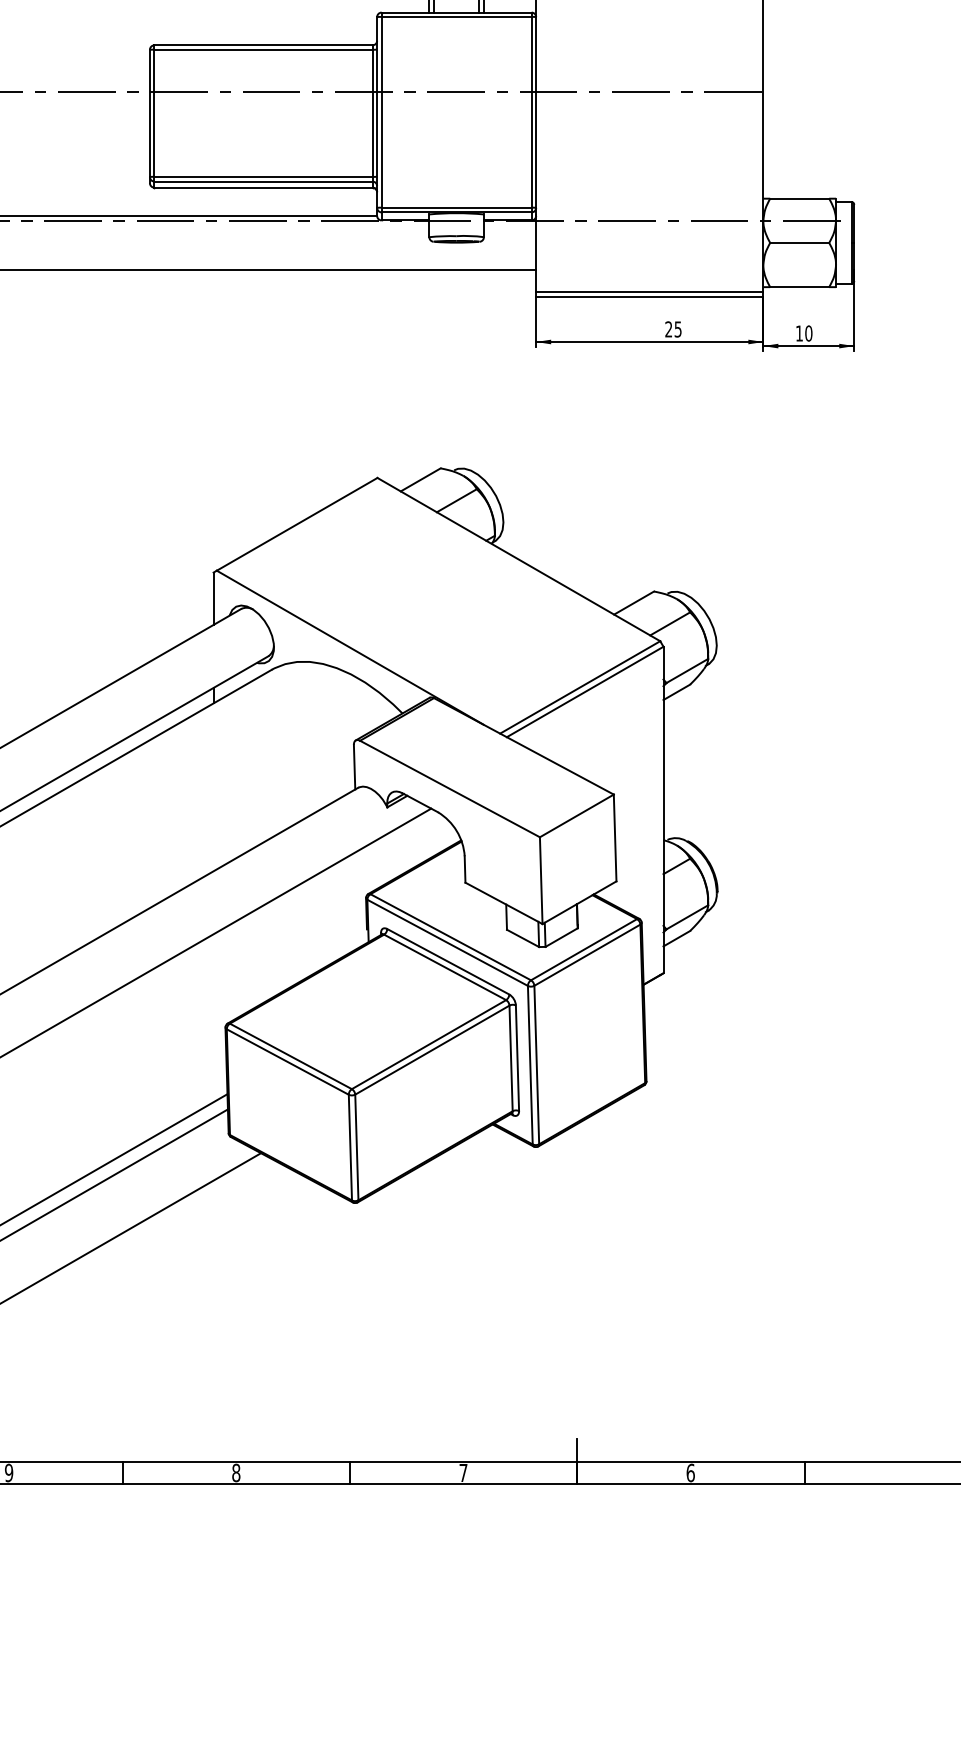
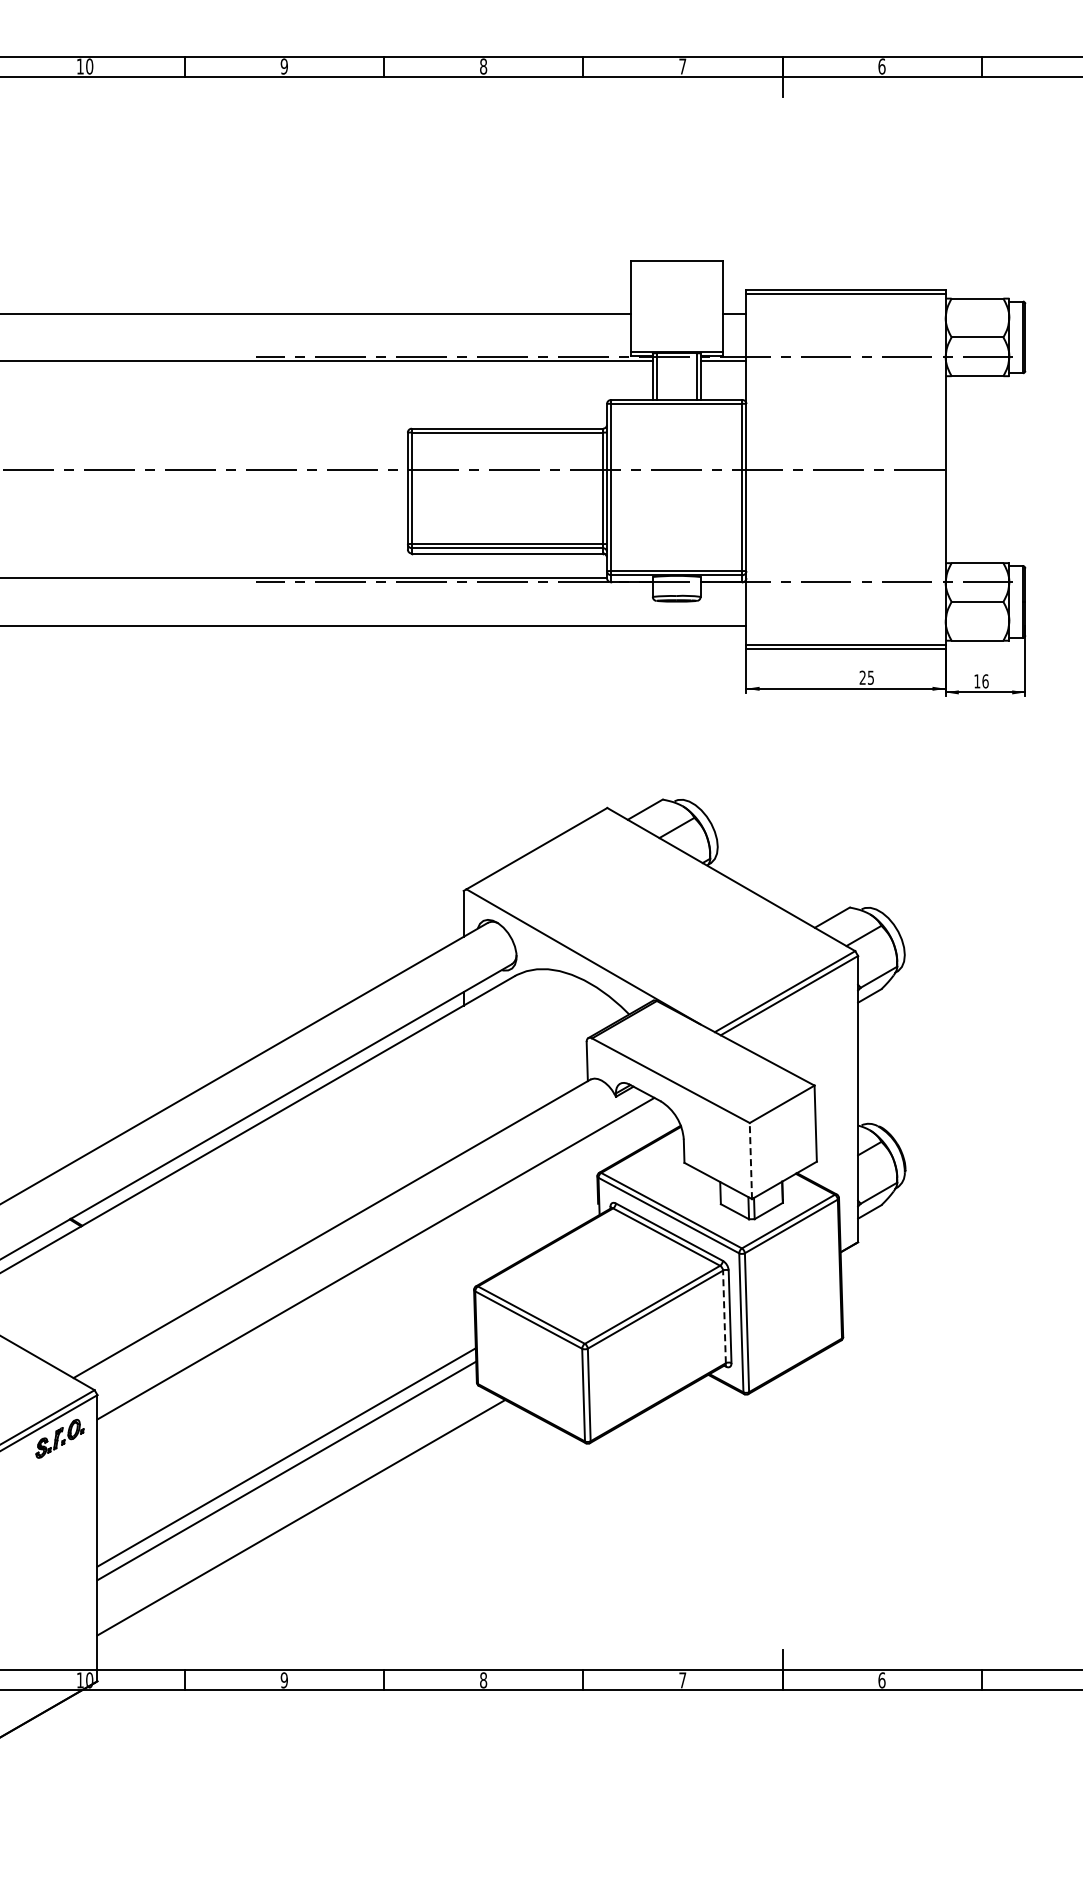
text: (808, 333) -> (985, 681), 10 -> 16
line: (540, 880) -> (750, 1160), solid -> dashed
line: (511, 1057) -> (724, 1316), solid -> dashed

